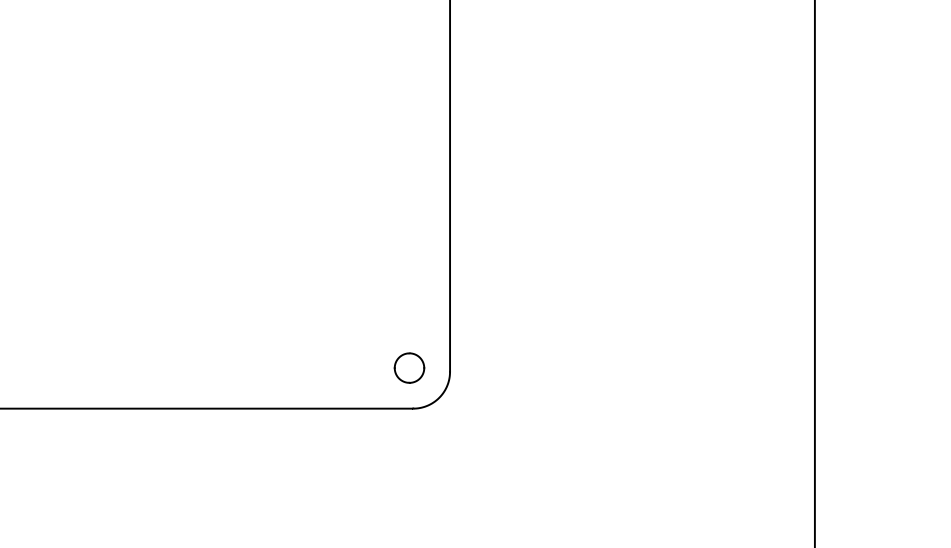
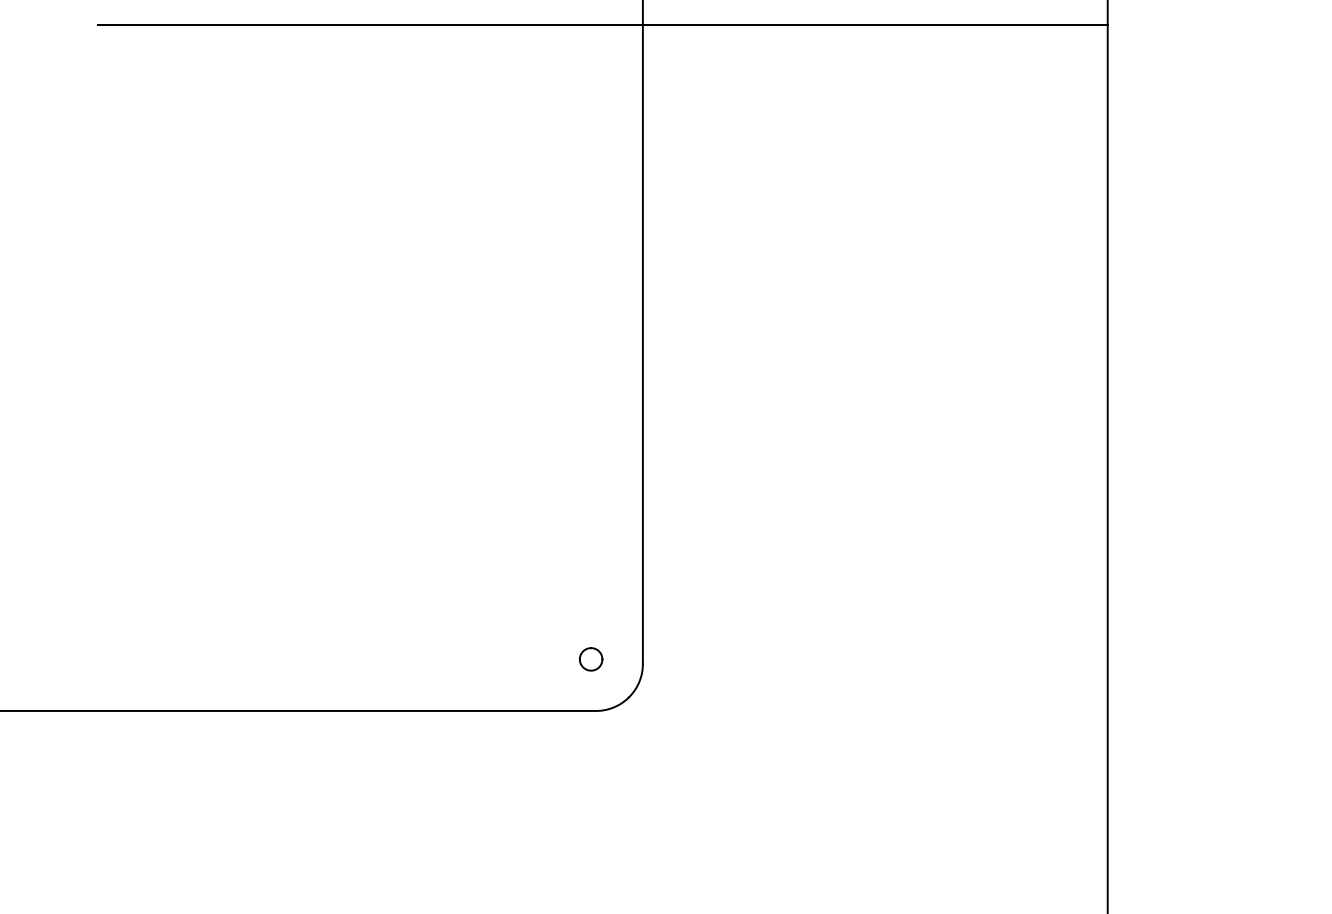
part: (408, 368) -> (590, 659), size x0.6

